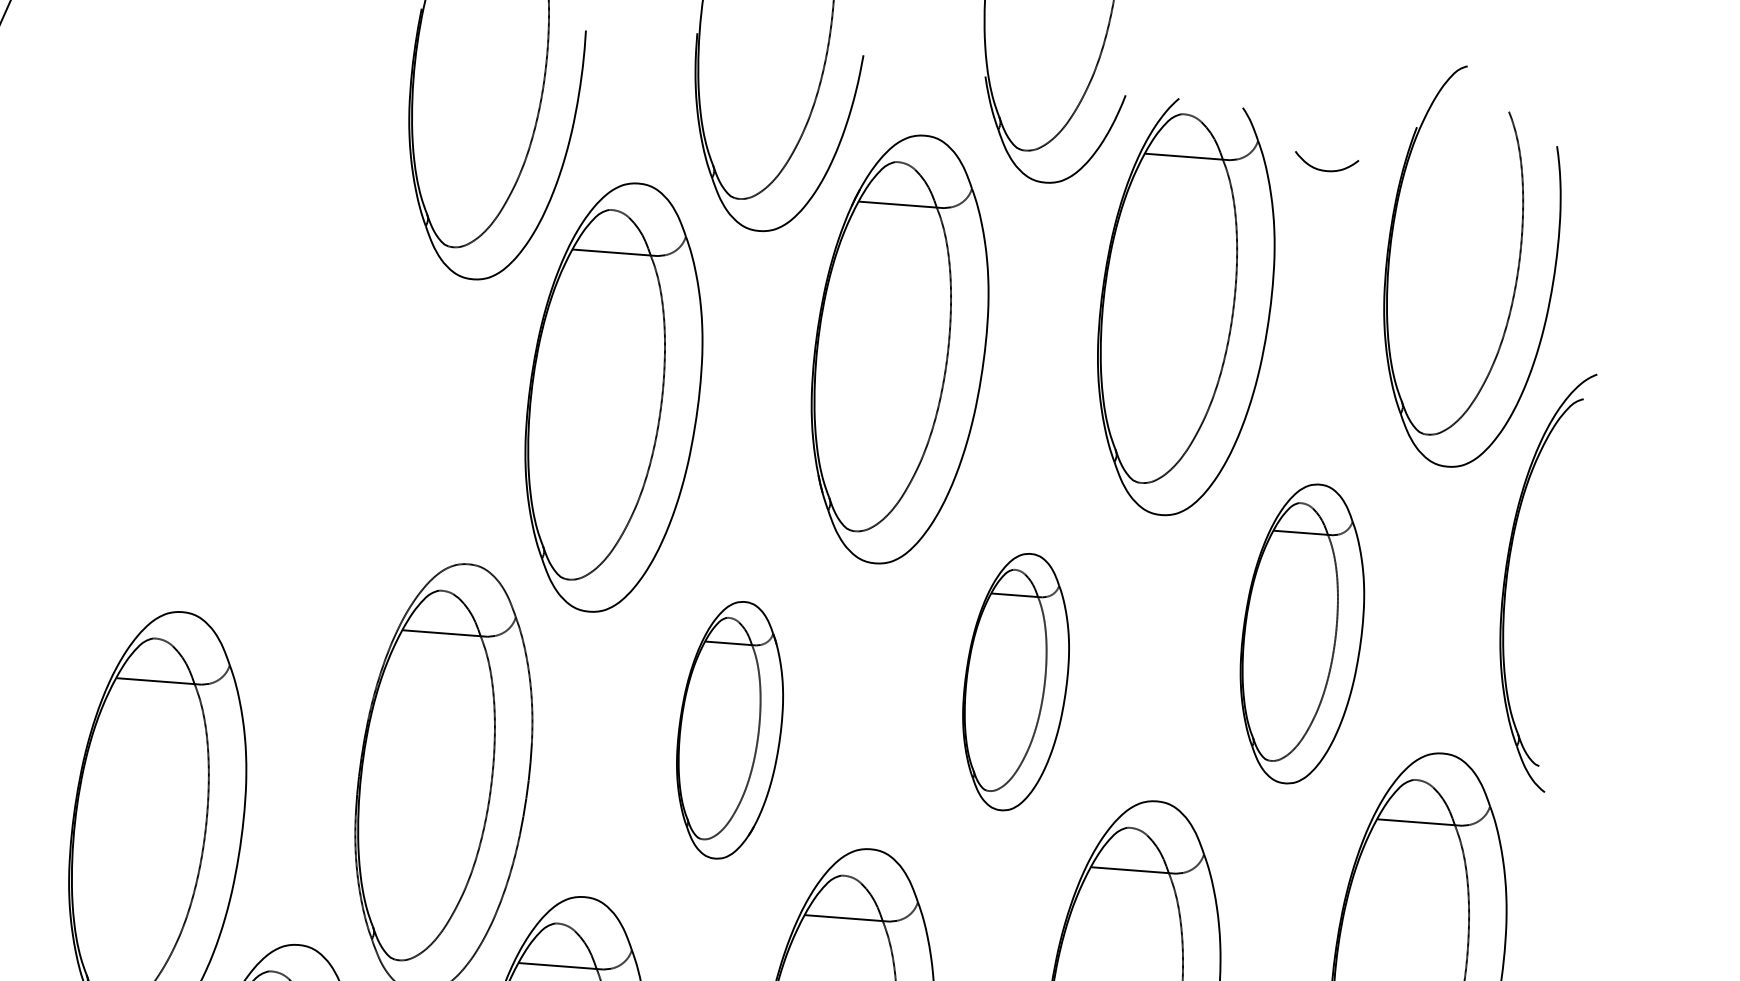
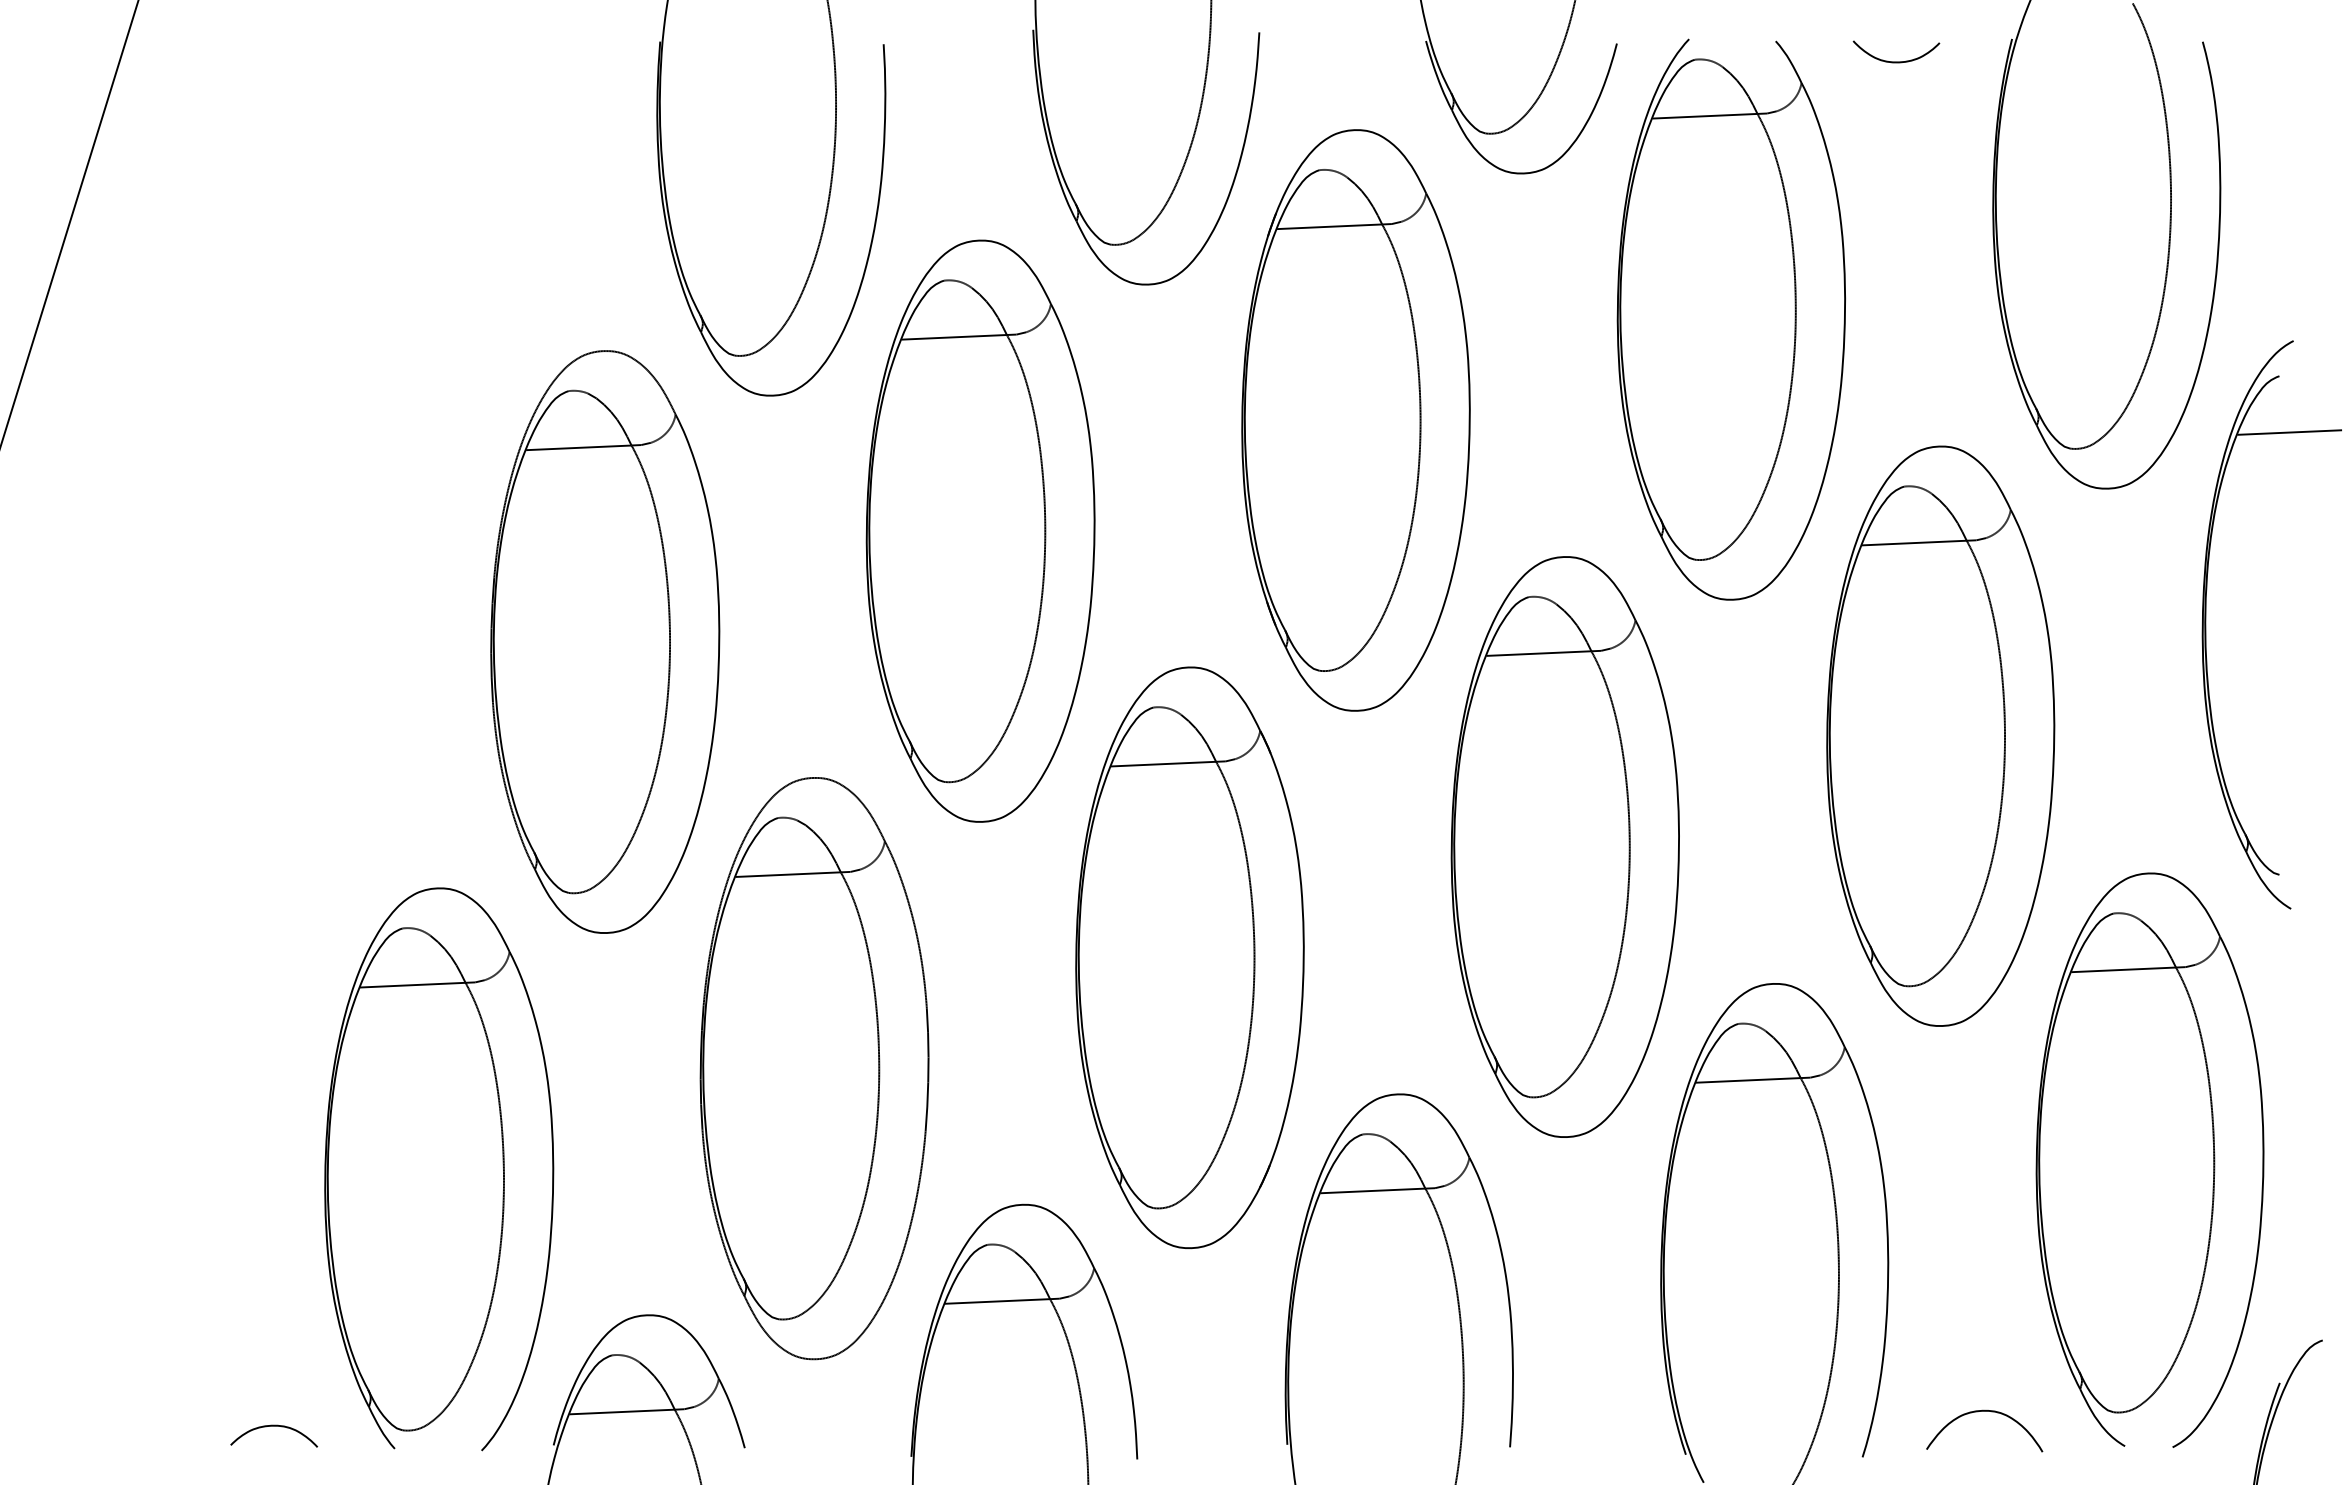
curve: (1325, 170) -> (1896, 61), moved
line: (1586, 441) -> (2289, 432), added
part: (328, 445) -> (605, 641), added
part: (1302, 633) -> (1940, 735), size x1.43
part: (1015, 681) -> (1564, 846), size x1.67
part: (729, 729) -> (1189, 957), size x1.67

